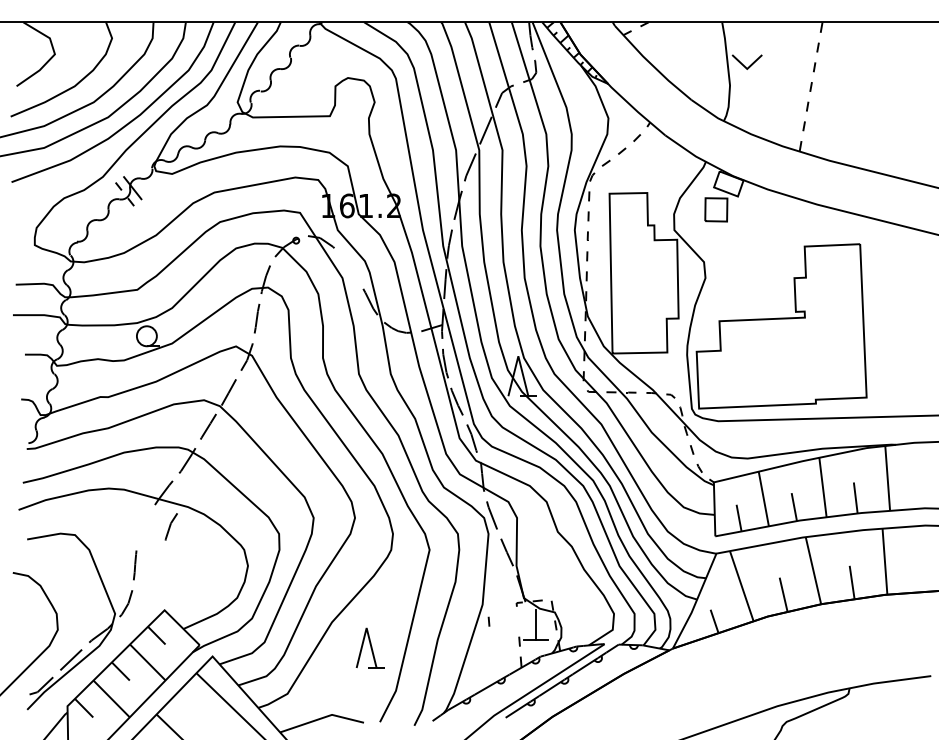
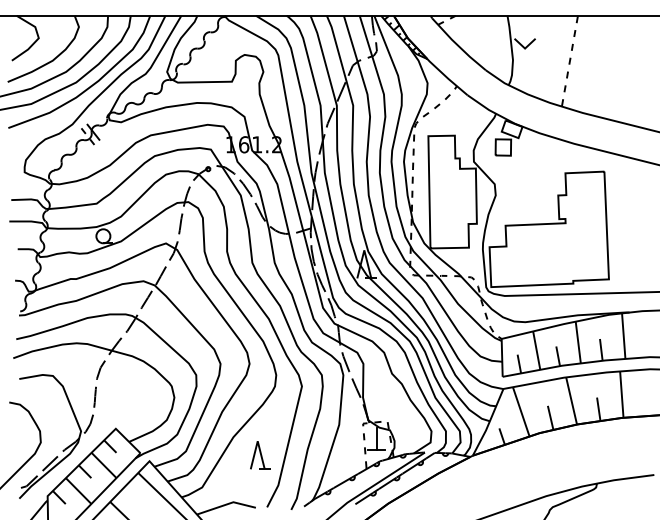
line: (349, 267) -> (245, 188), added
part: (170, 526) -> (100, 369), moved
line: (488, 621) -> (363, 436), moved

